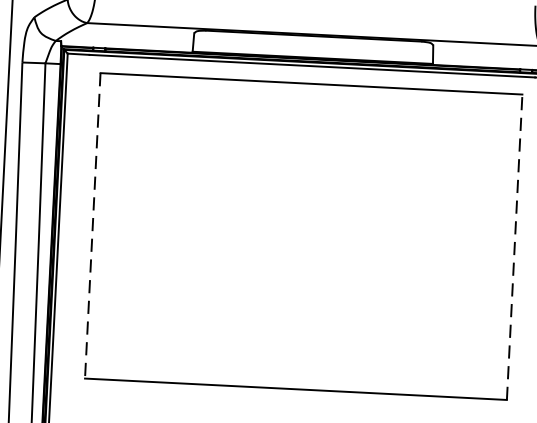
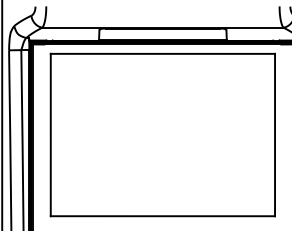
line: (92, 226) -> (50, 135), dashed -> solid
line: (515, 246) -> (275, 134), dashed -> solid

